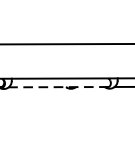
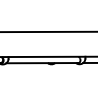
line: (58, 87) -> (42, 63), dashed -> solid

